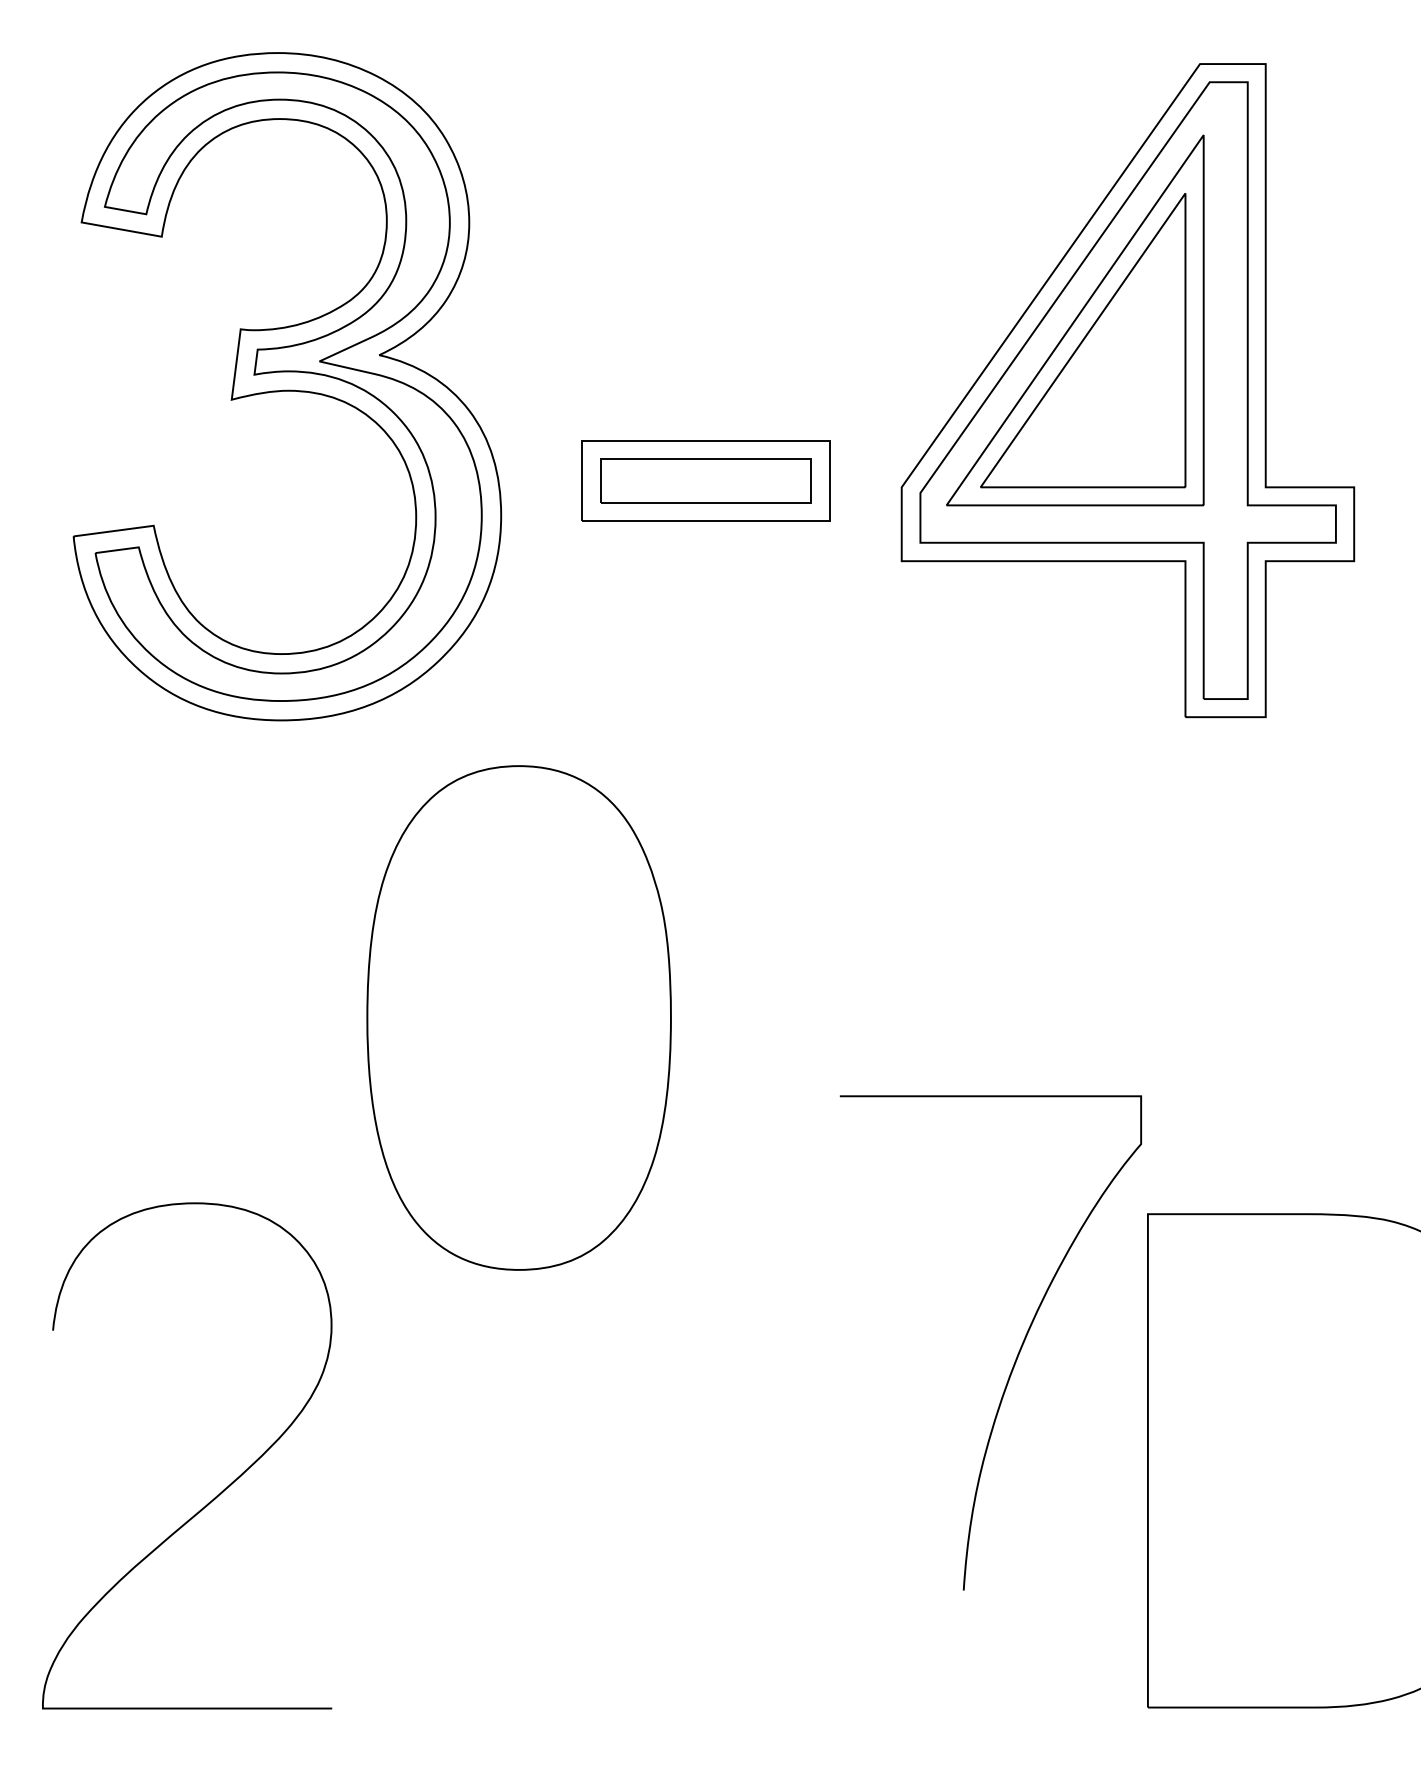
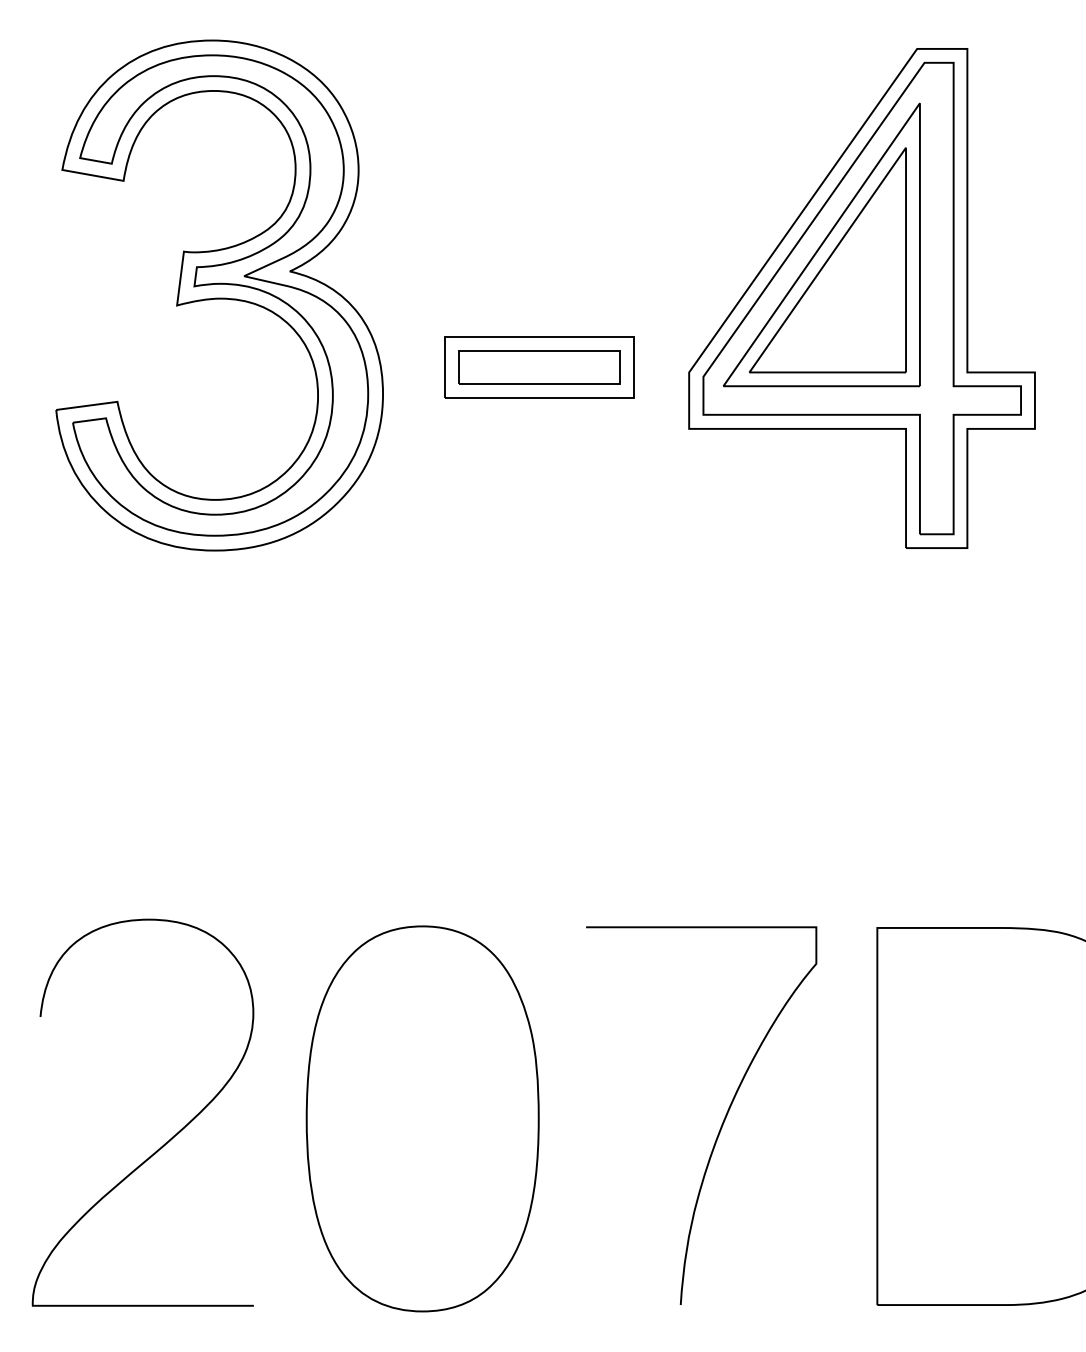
part: (518, 1017) -> (422, 1118), moved
curve: (1017, 1353) -> (721, 1123), moved

